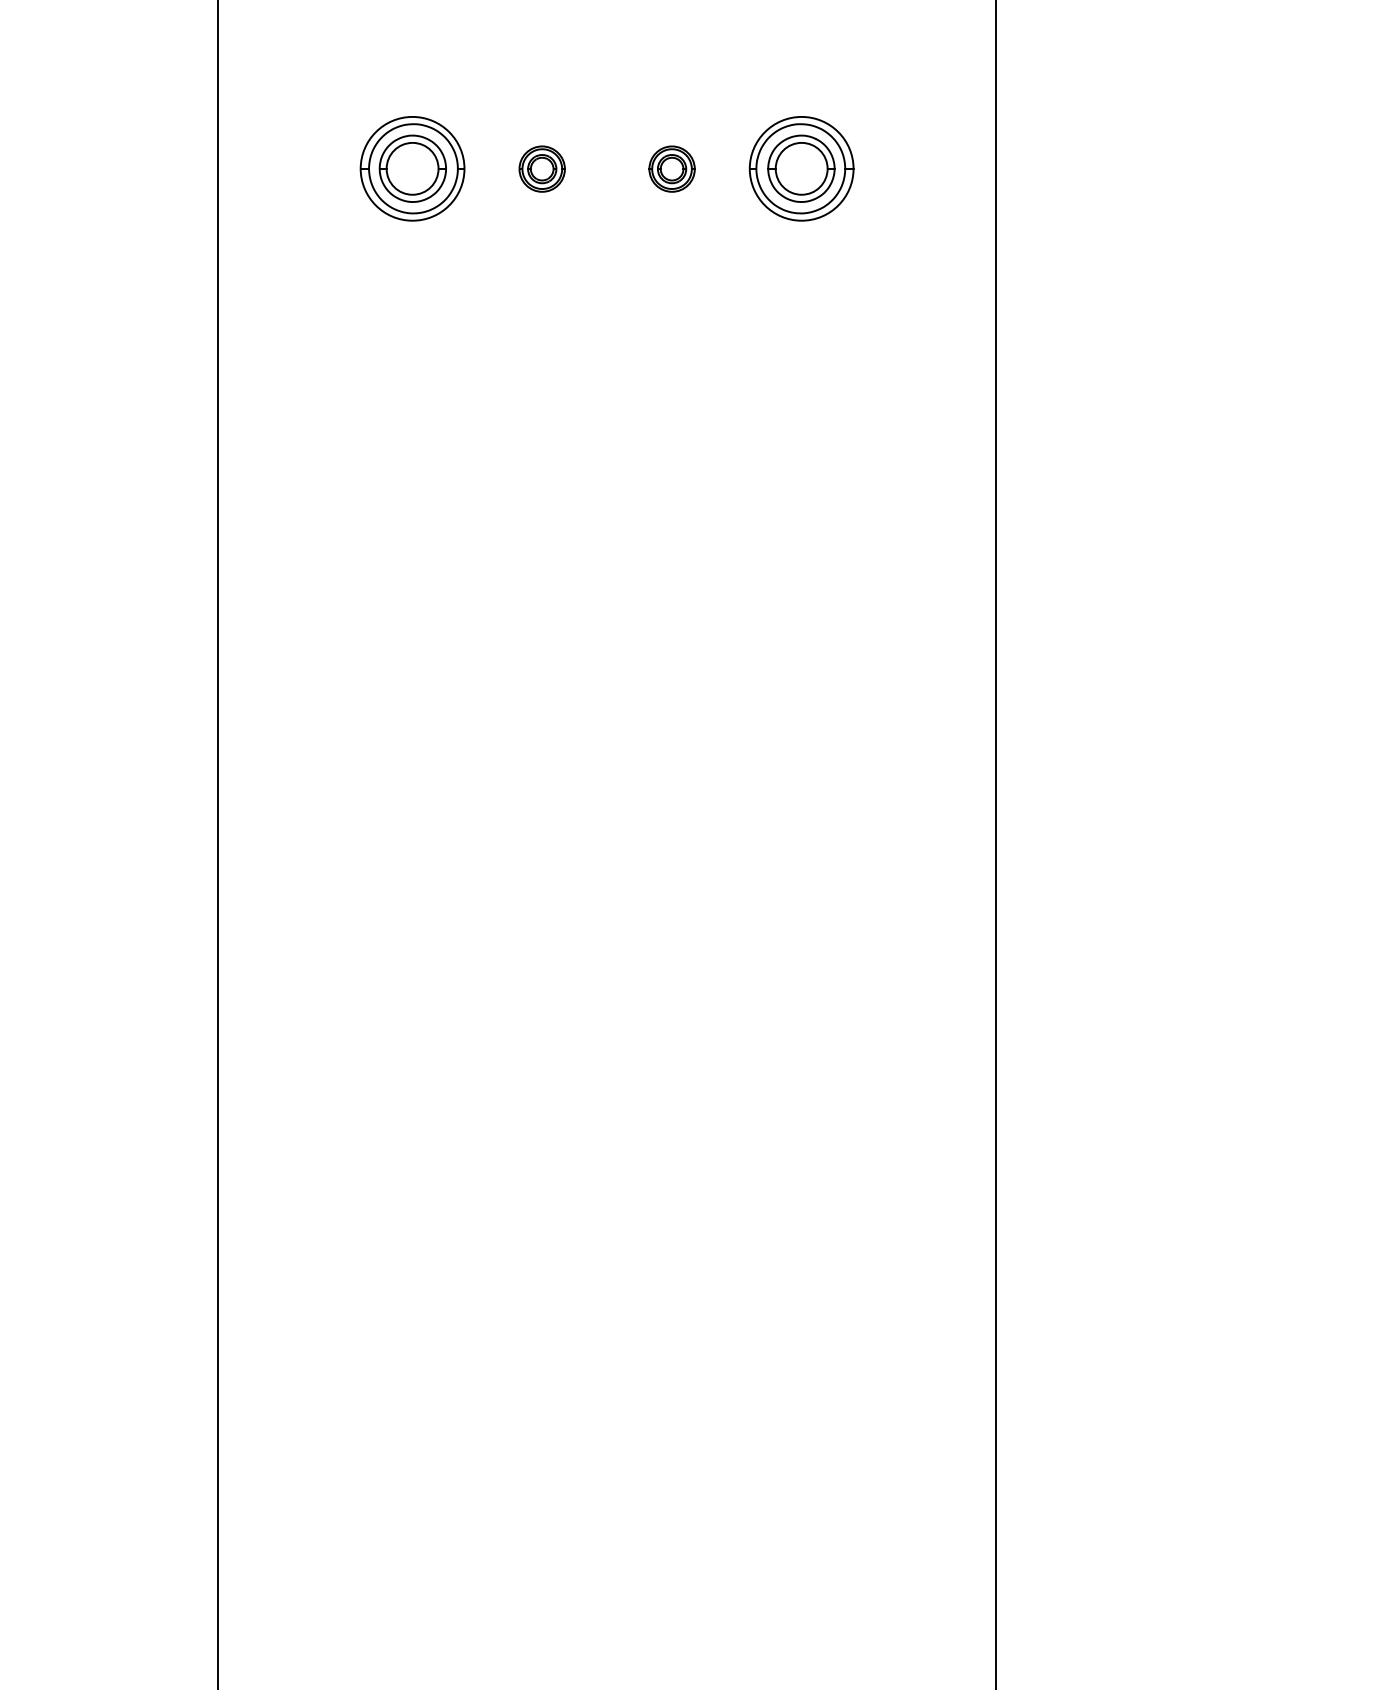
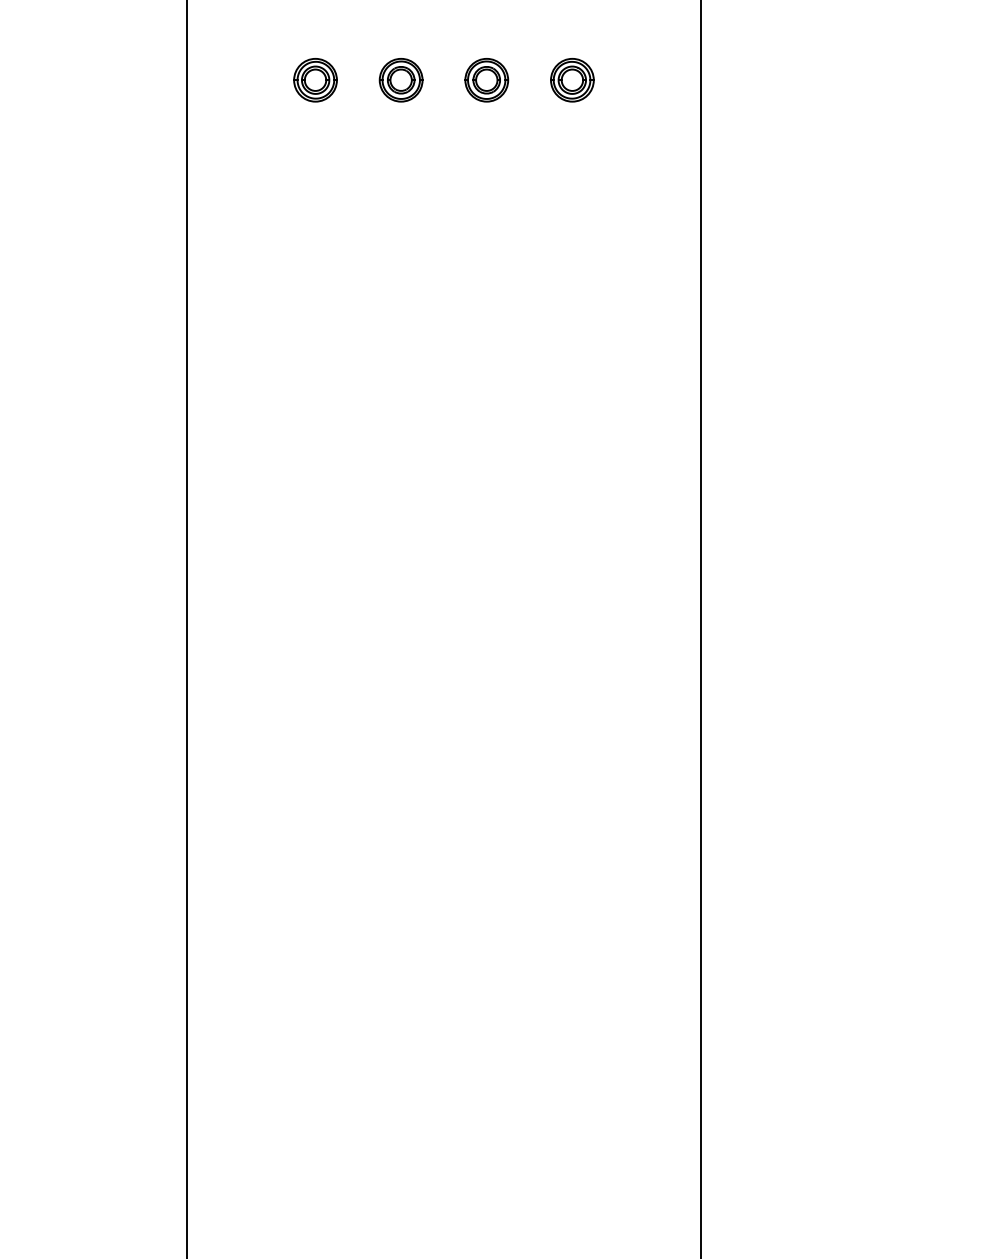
part: (412, 169) -> (315, 80), size x0.62
part: (541, 169) -> (400, 80), size x1.43
part: (671, 169) -> (486, 80), size x1.43
part: (801, 169) -> (572, 80), size x0.62

